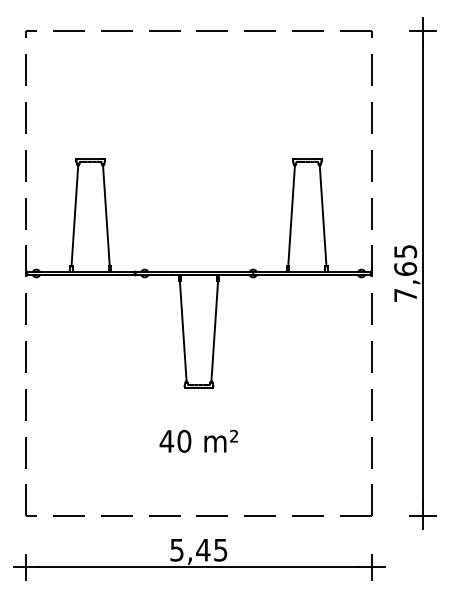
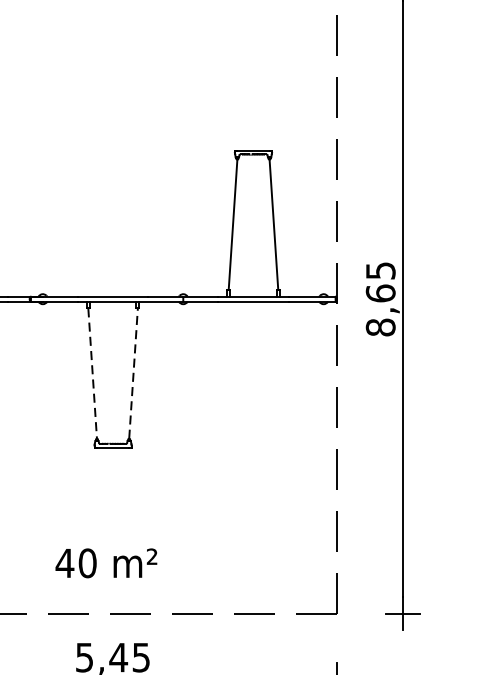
text: (405, 295) -> (380, 327), 7,65 -> 8,65
line: (214, 330) -> (133, 373), solid -> dashed
line: (183, 331) -> (93, 374), solid -> dashed
text: (198, 440) -> (105, 562), moved

